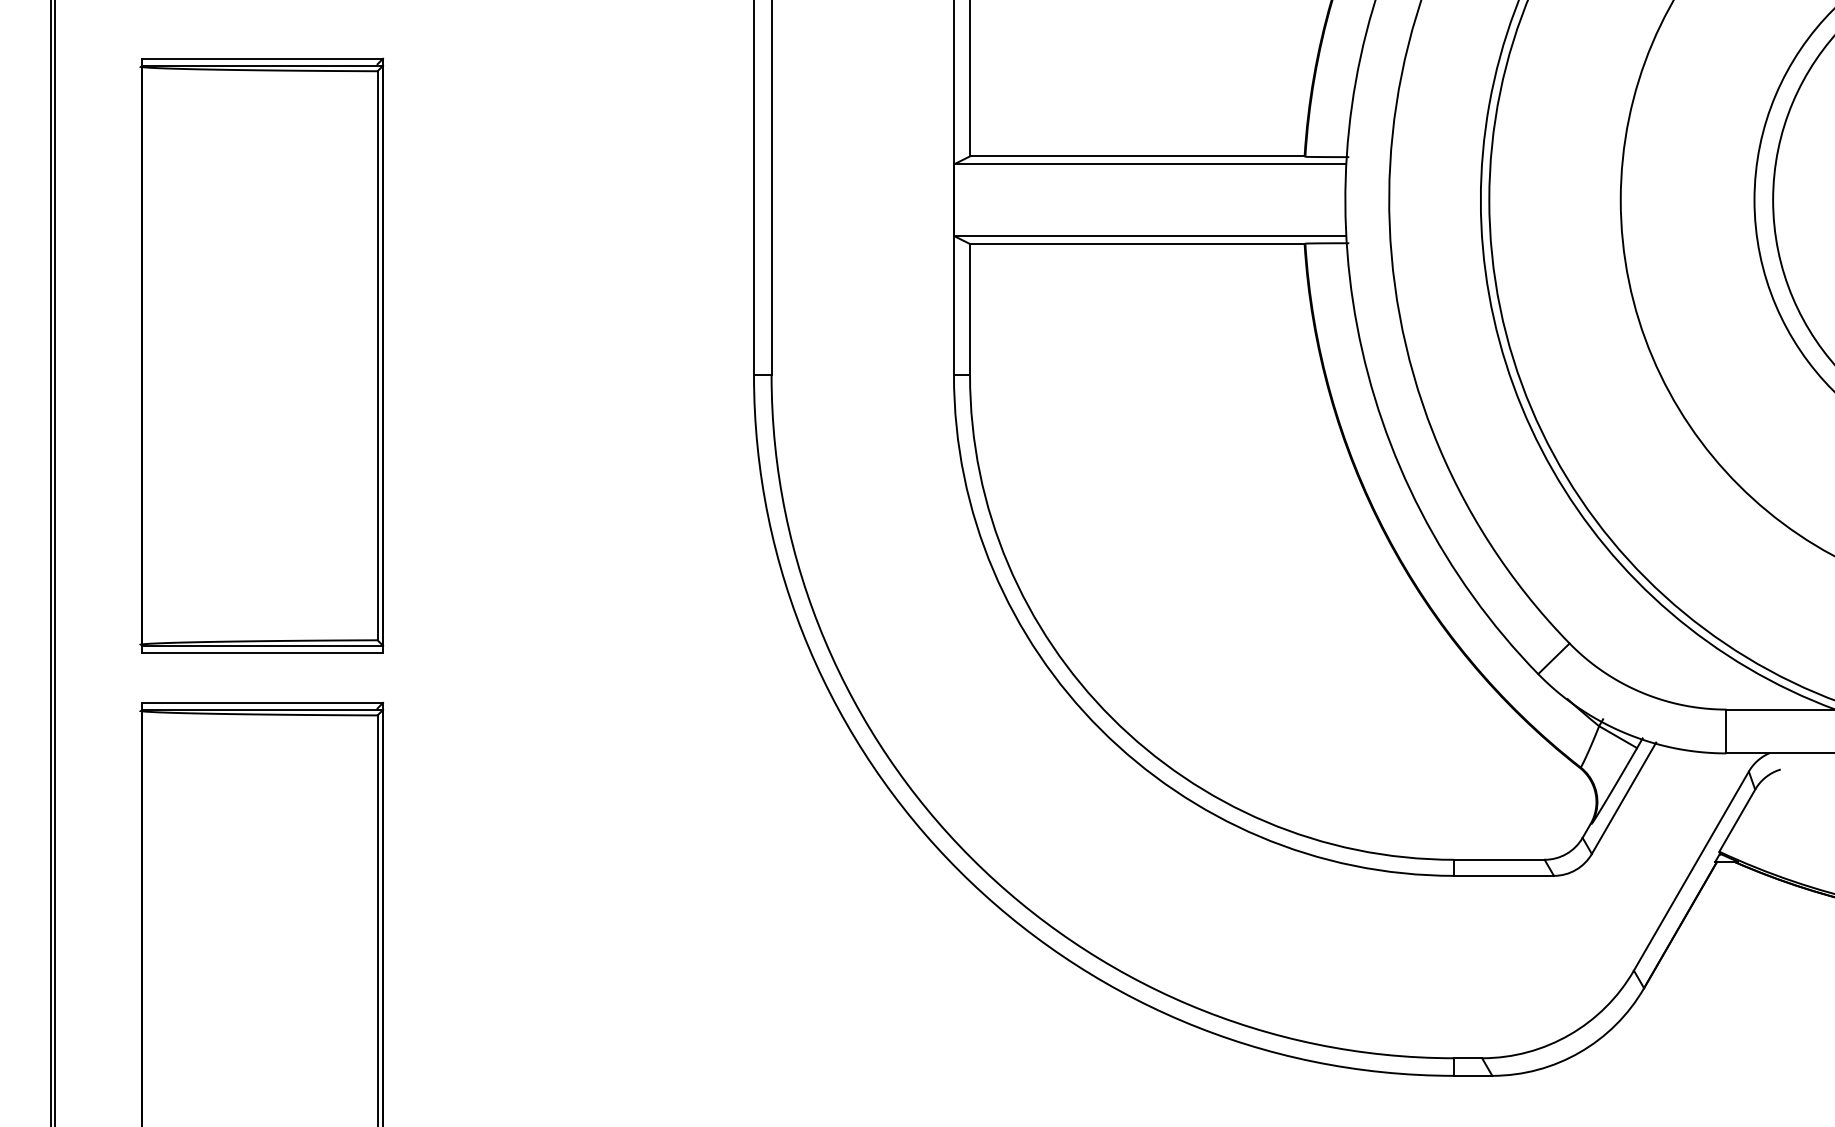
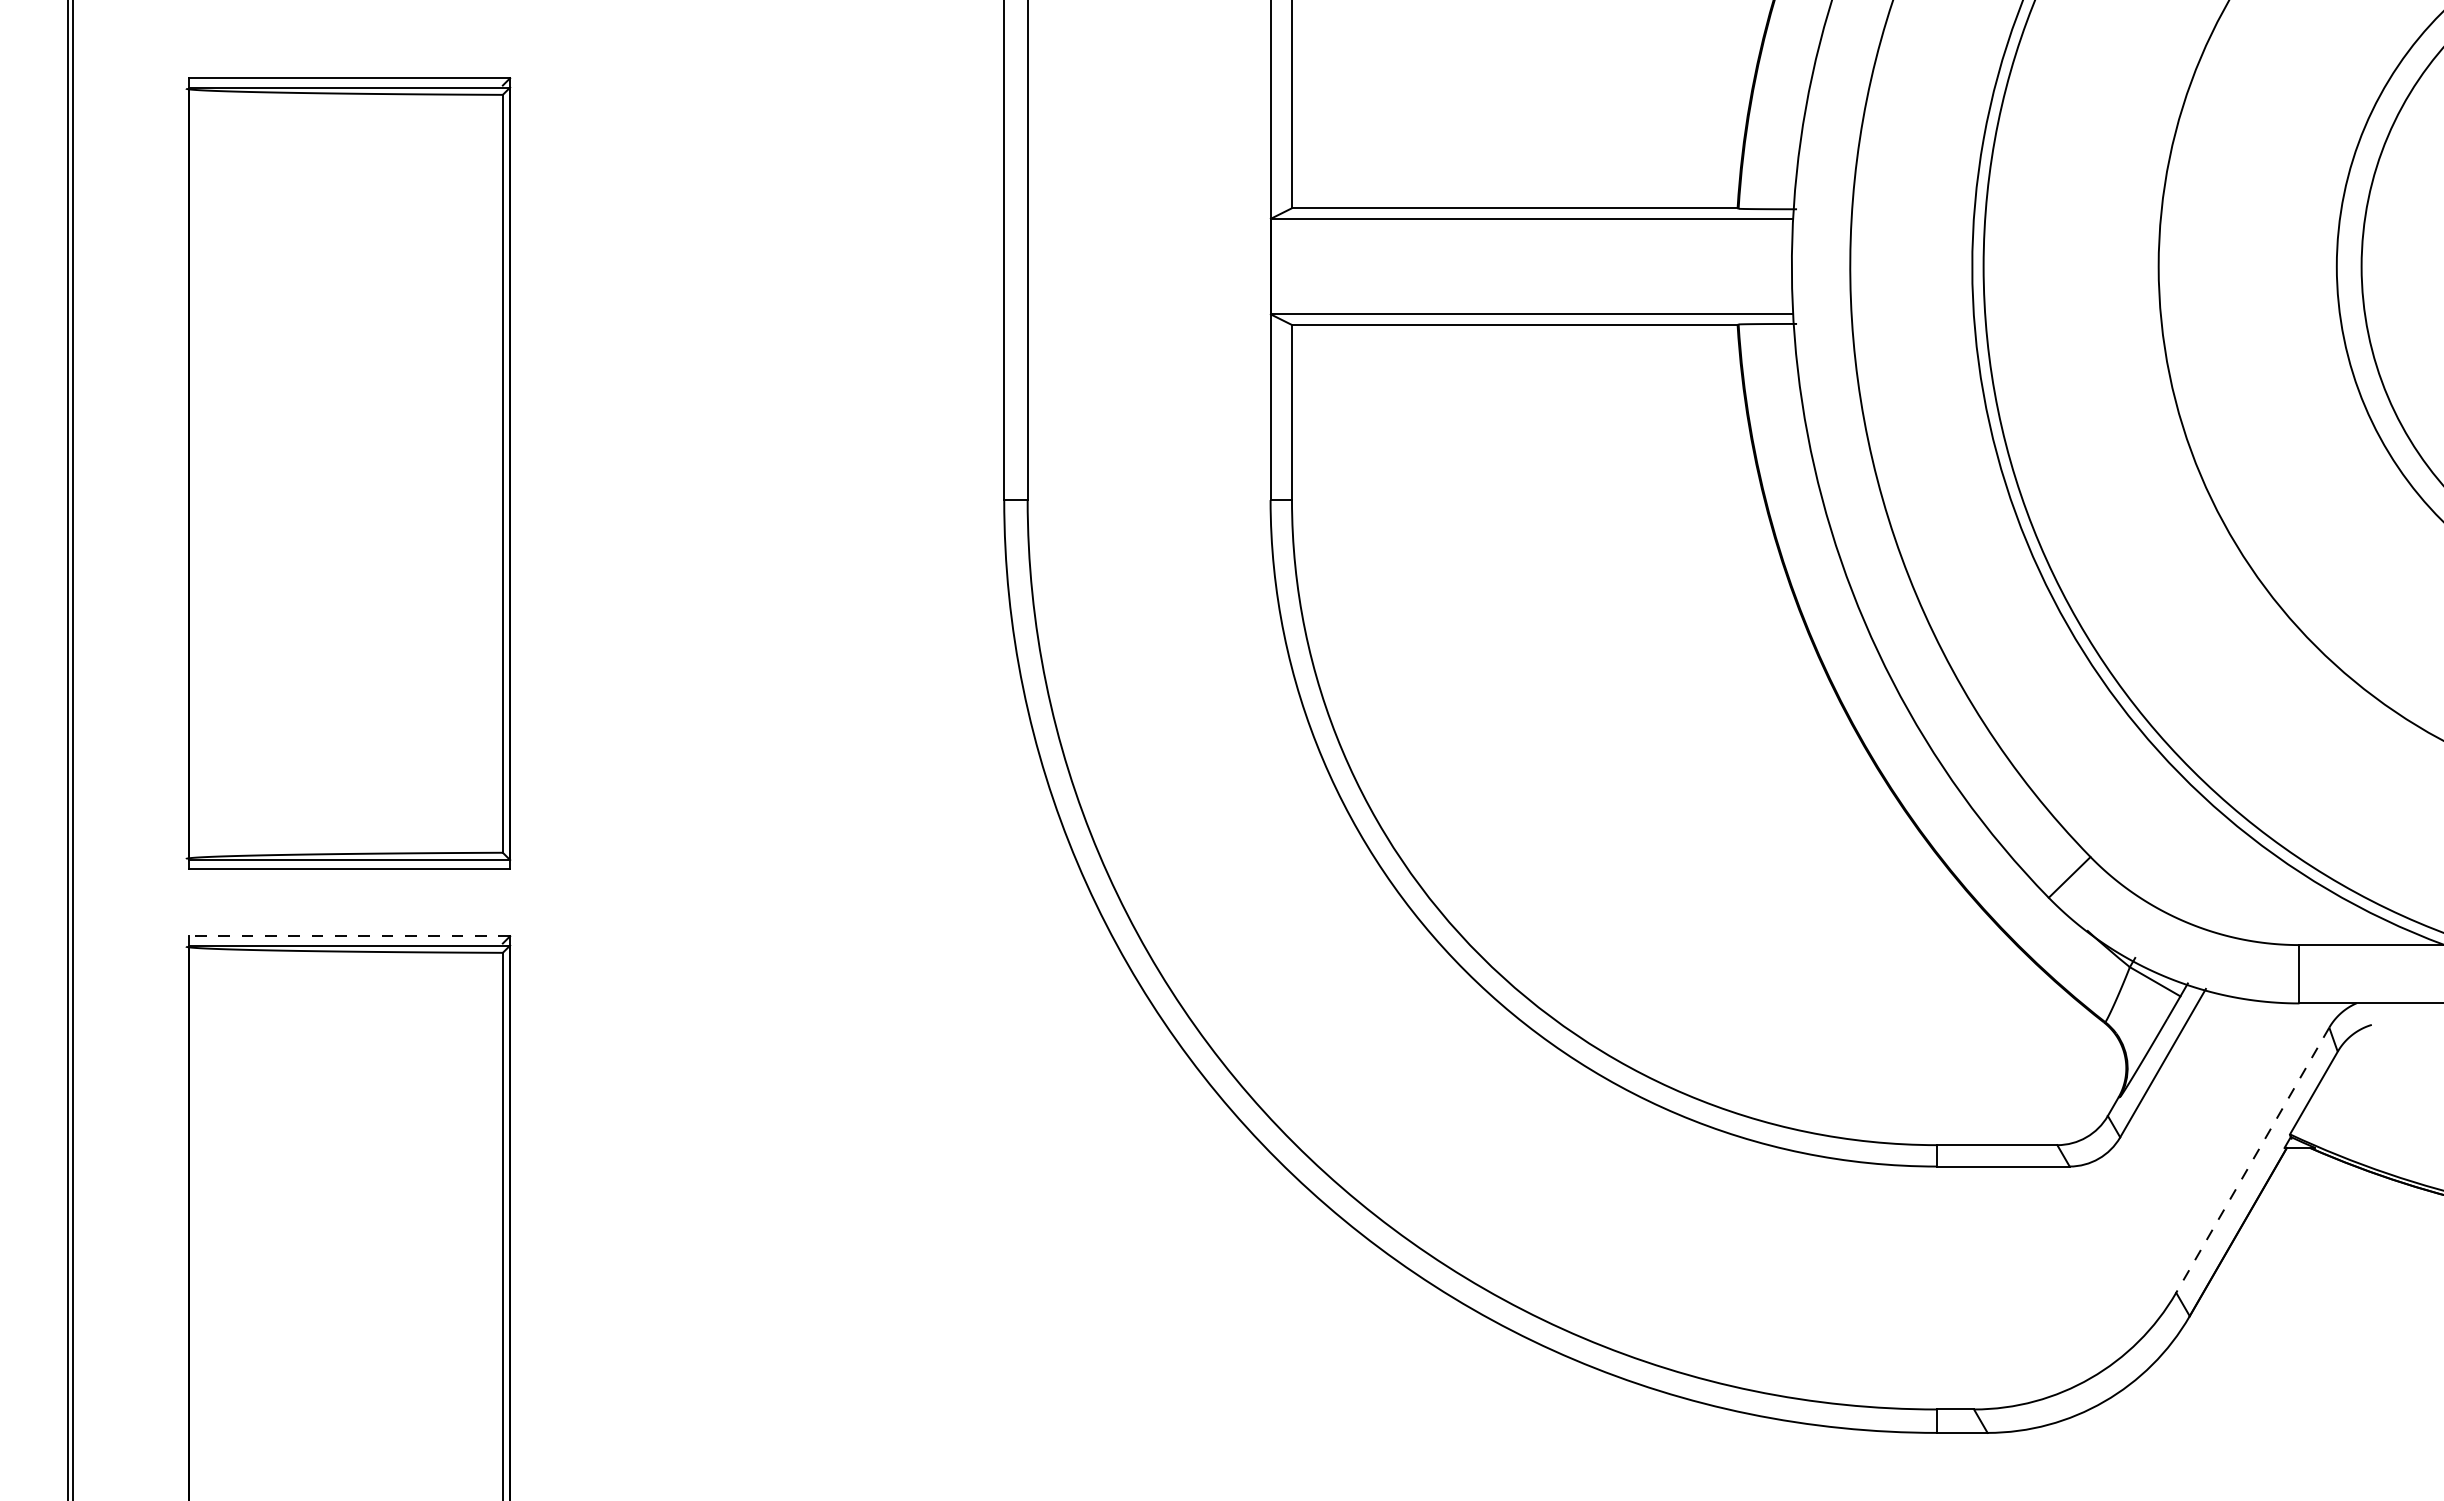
line: (262, 703) -> (349, 936), solid -> dashed
line: (1691, 871) -> (2252, 1160), solid -> dashed

